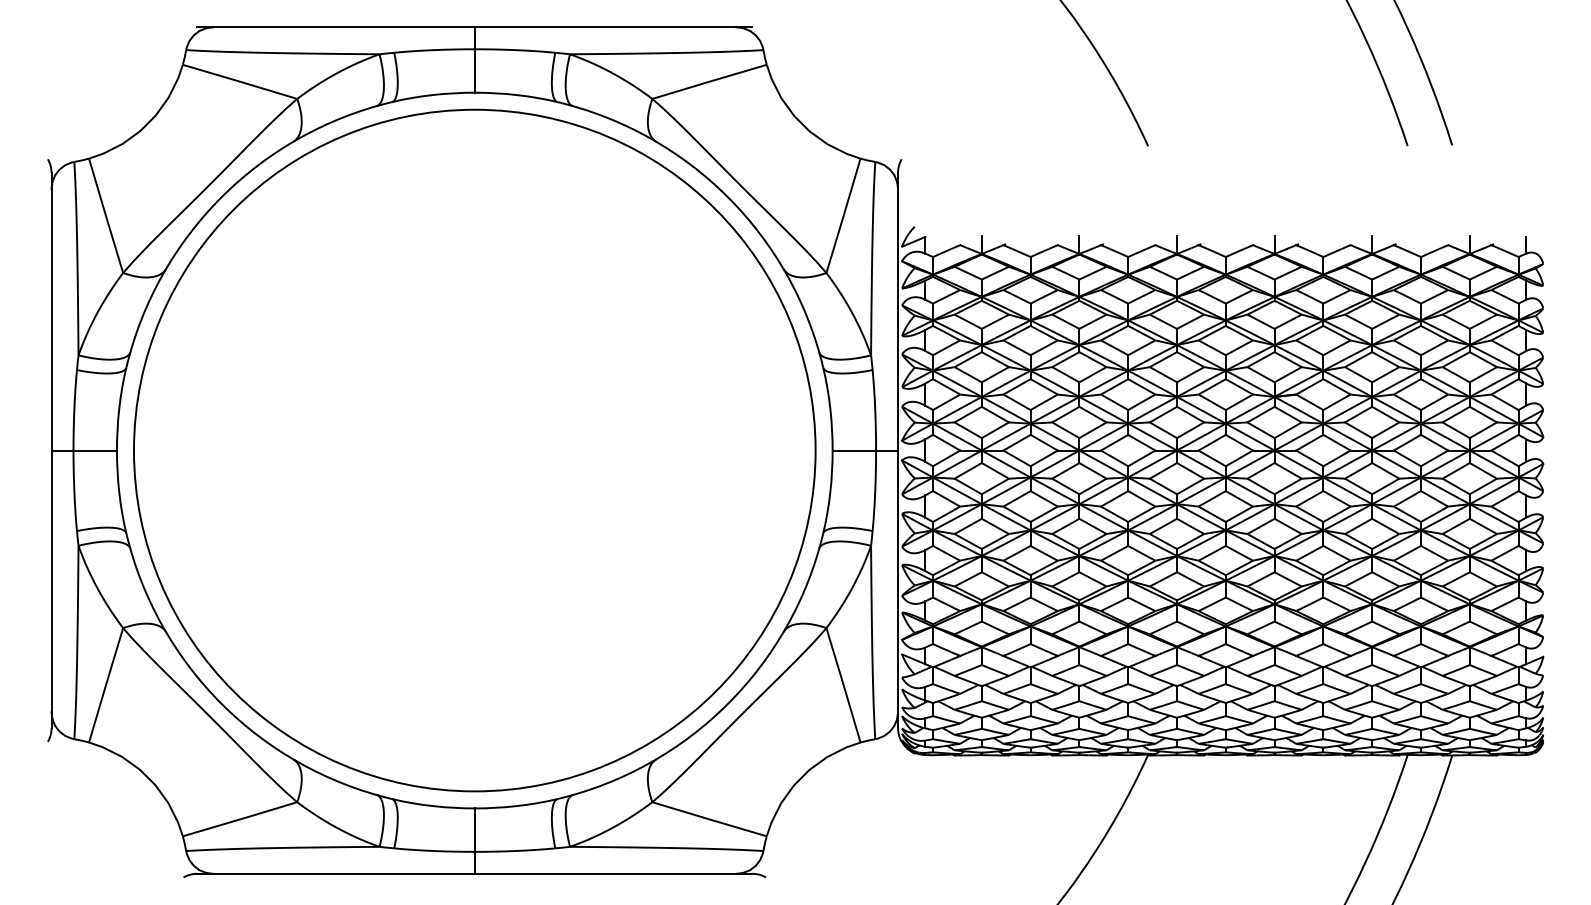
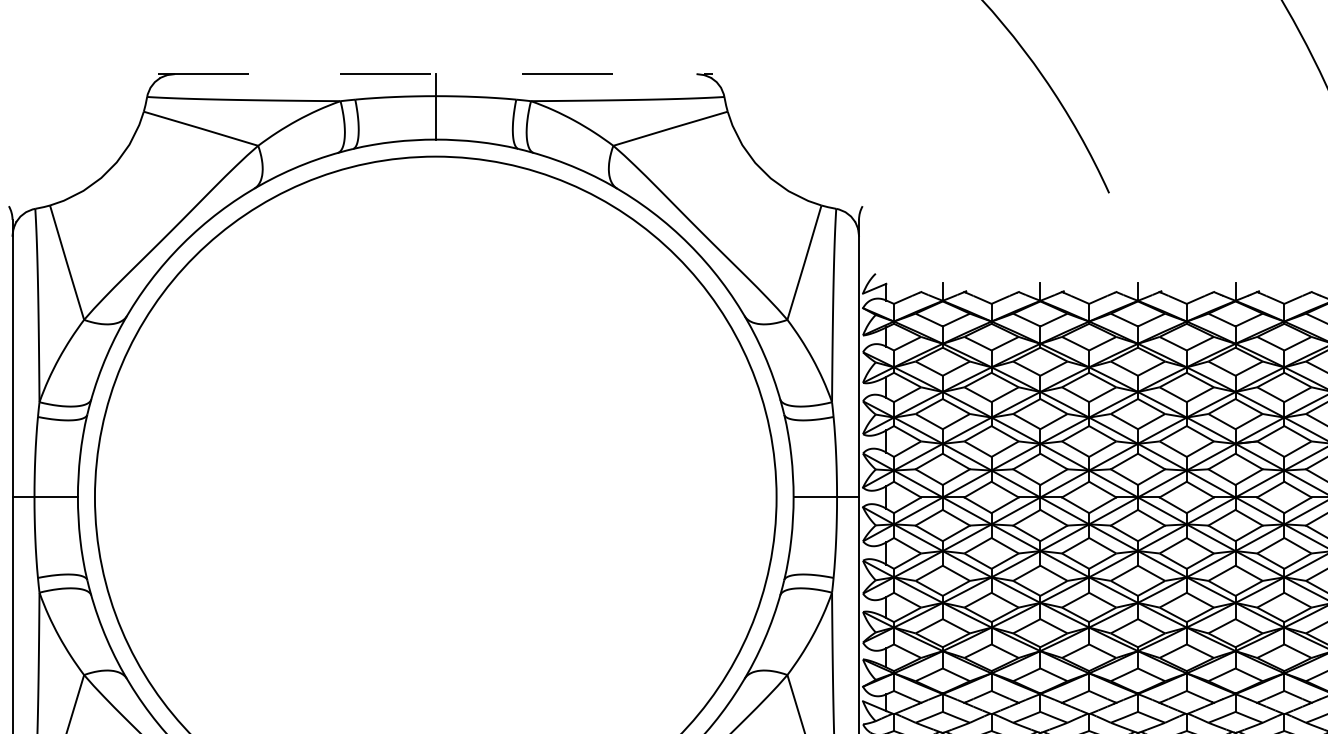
line: (474, 27) -> (435, 74), solid -> dashed

